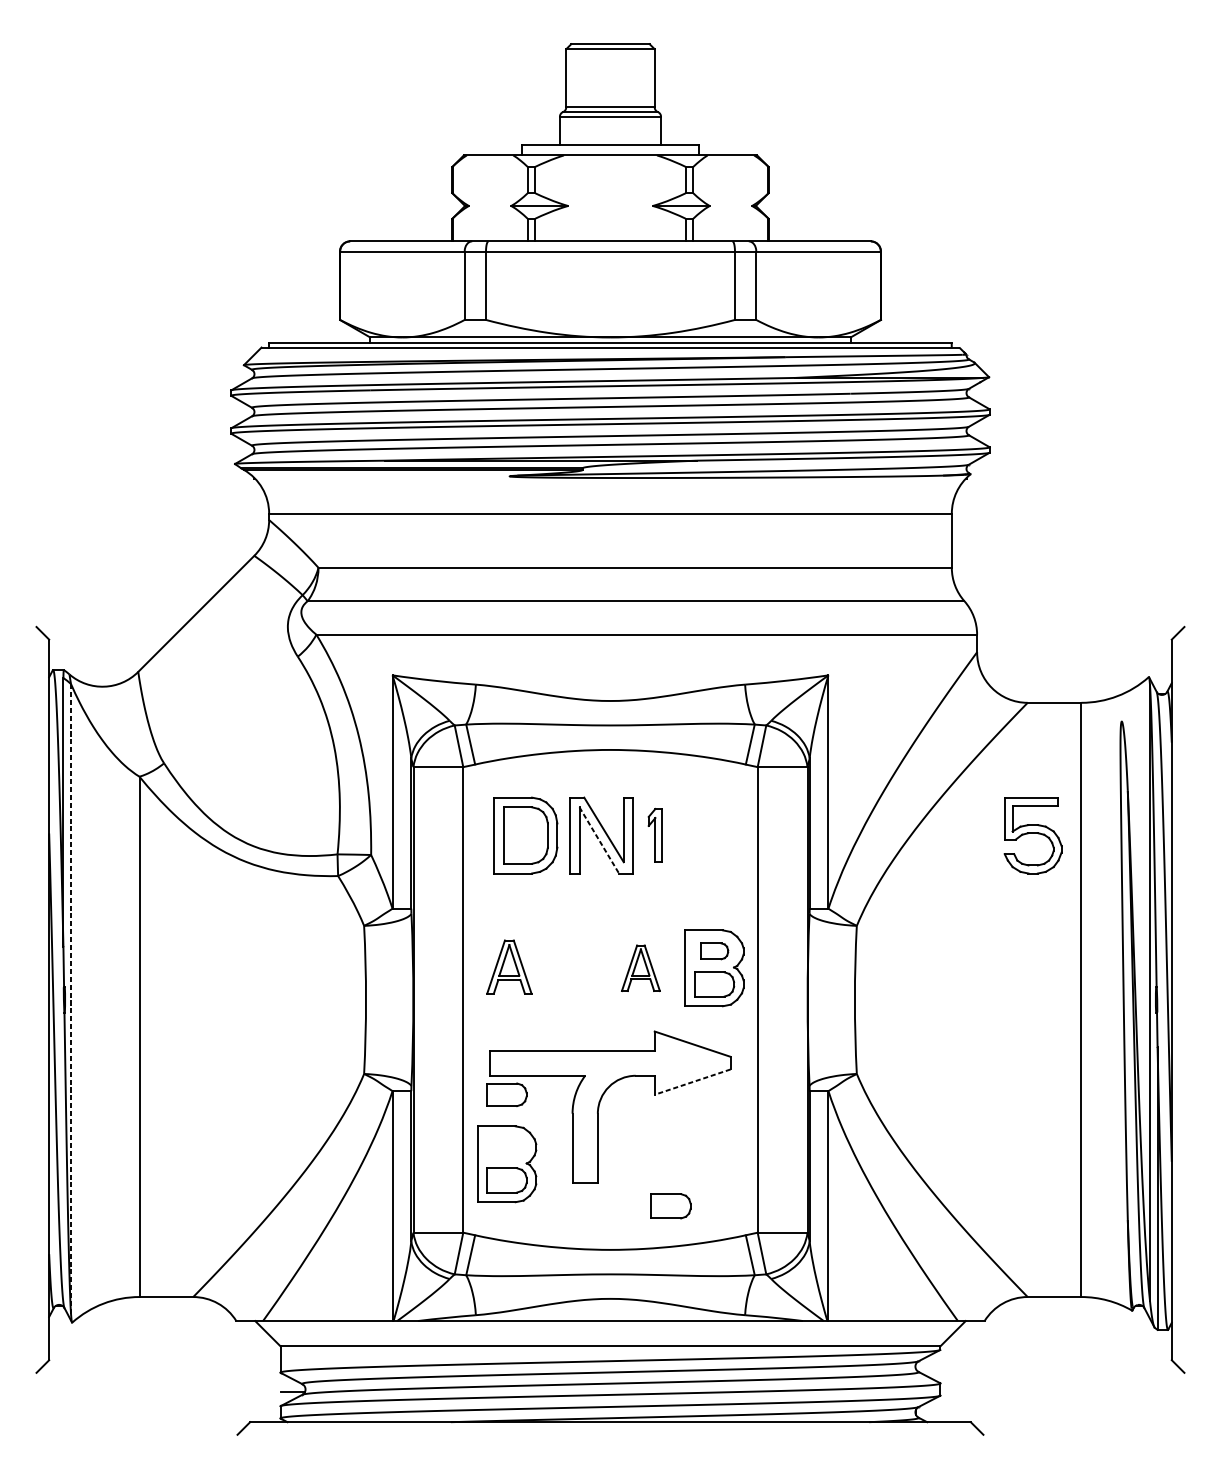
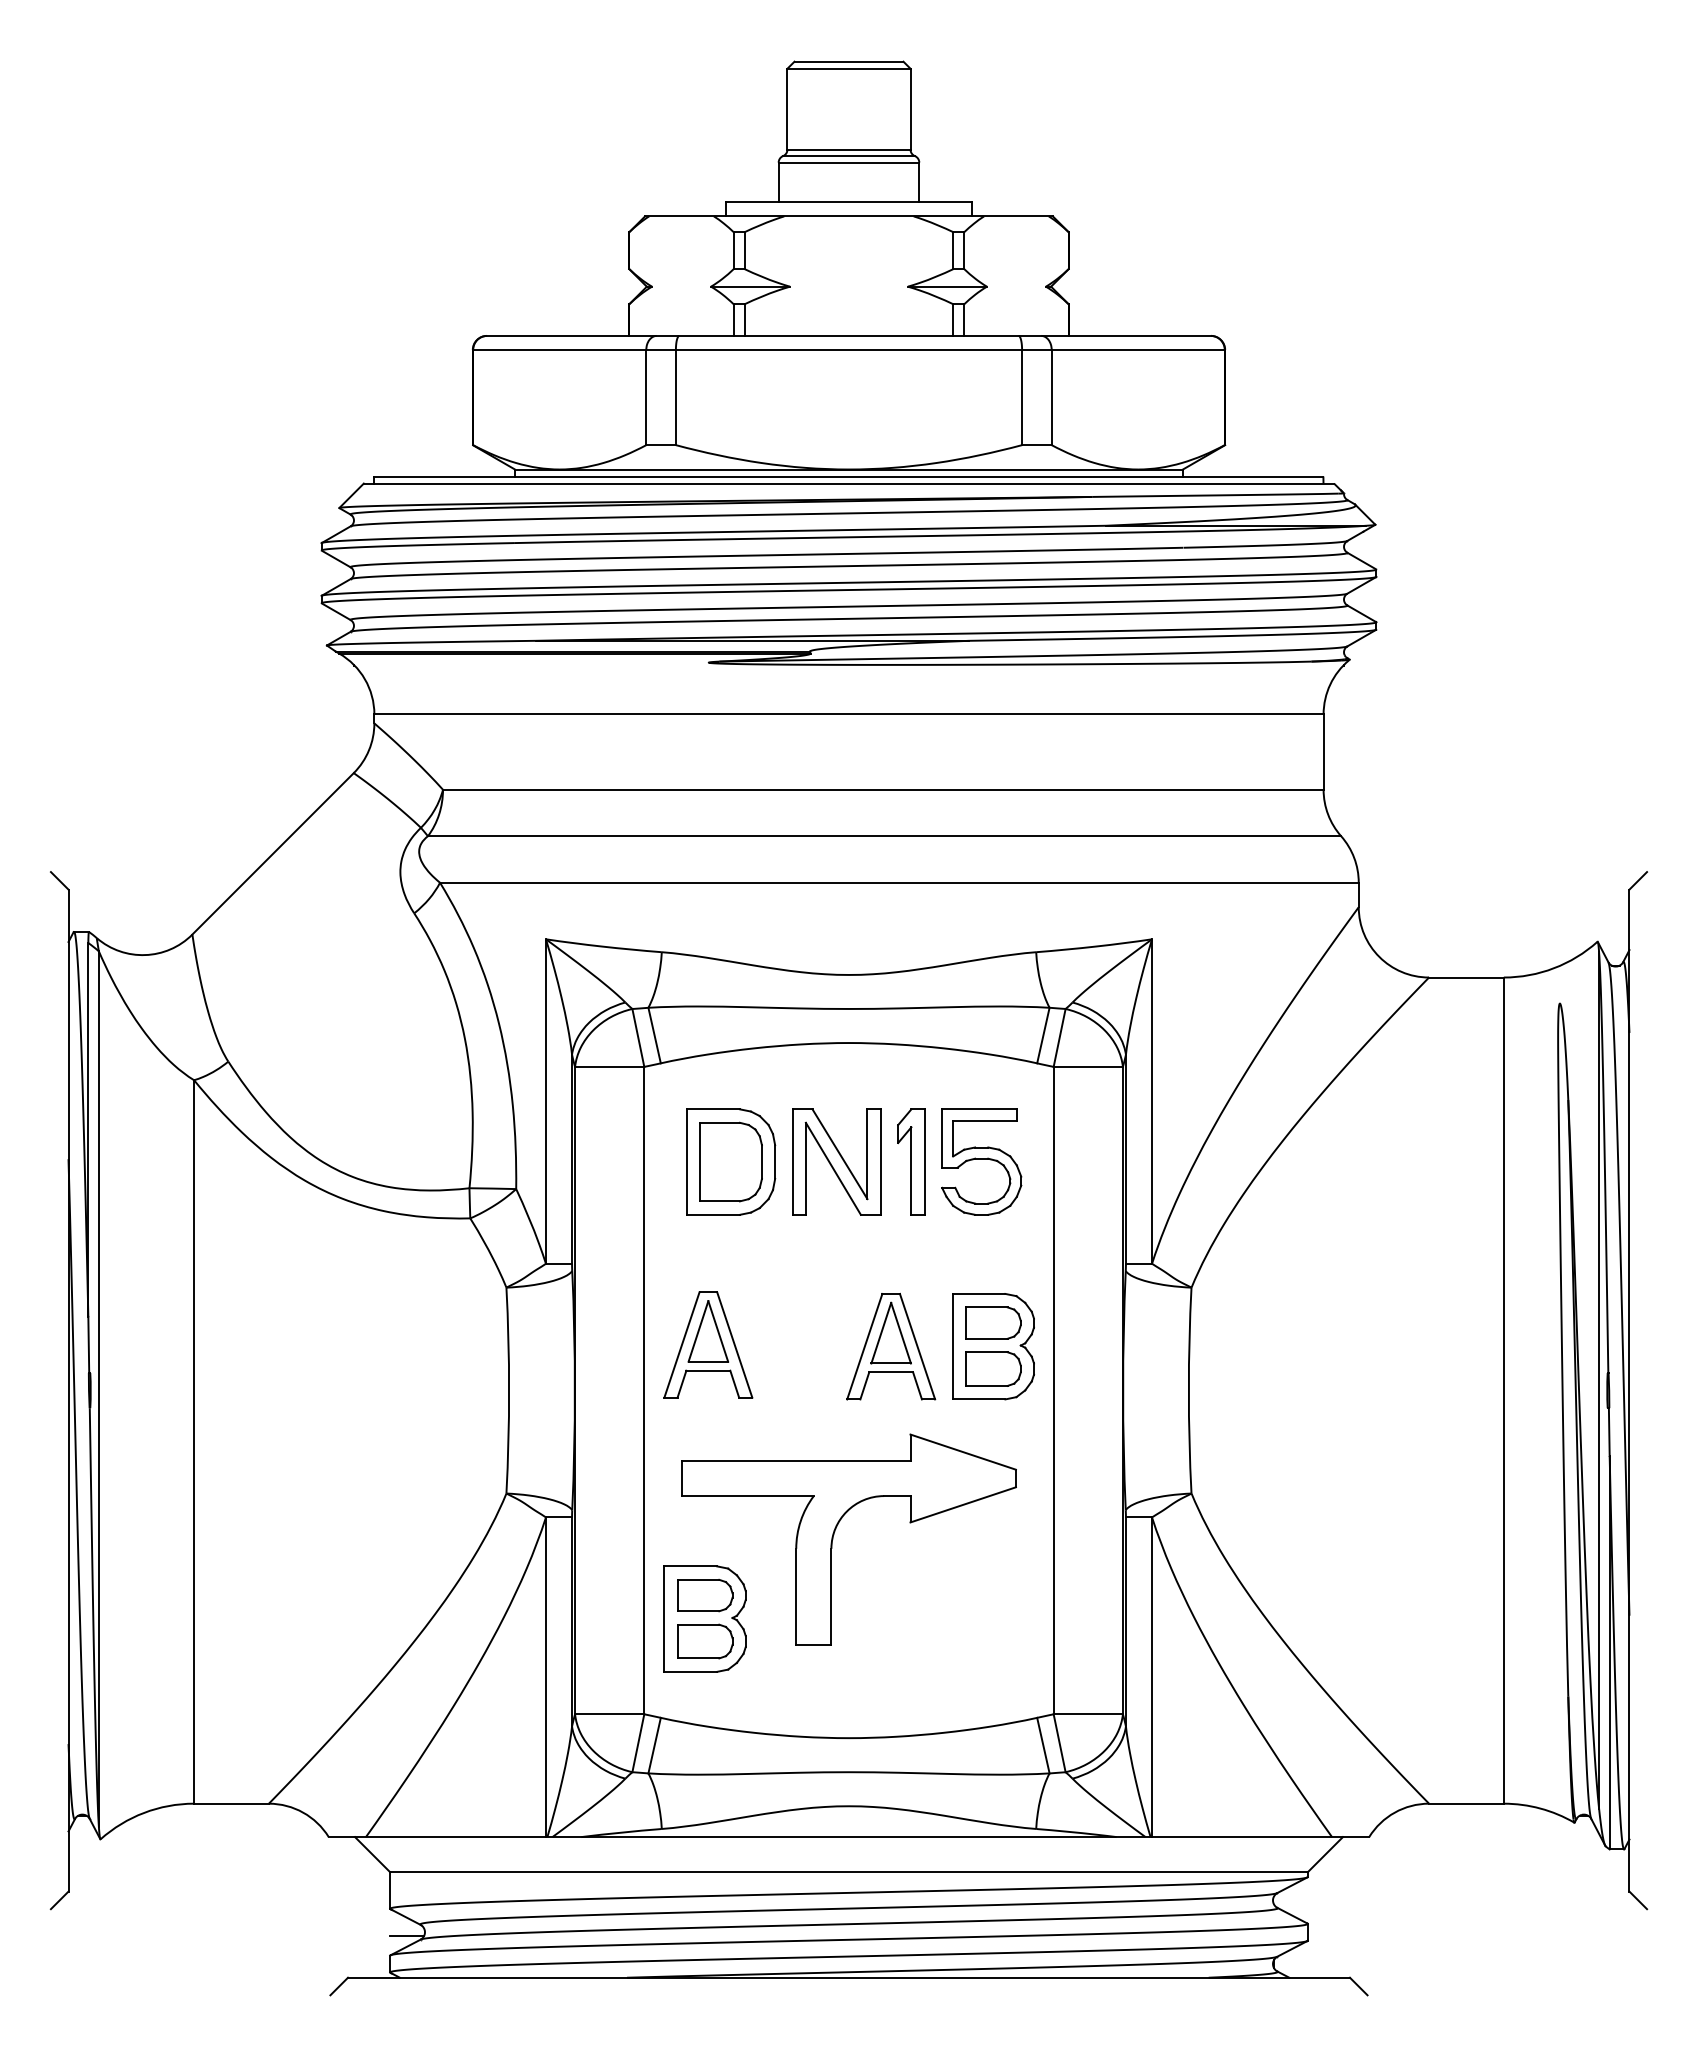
part: (655, 835) -> (911, 1161), size x1.43
part: (1033, 835) -> (981, 1161), moved
line: (599, 840) -> (833, 1168), dashed -> solid
part: (714, 950) -> (993, 1322), size x1.43
part: (509, 966) -> (708, 1344), size x1.43
part: (641, 968) -> (891, 1346), size x1.67
line: (70, 999) -> (98, 1389), dashed -> solid
line: (692, 1081) -> (963, 1504), dashed -> solid
part: (507, 1094) -> (705, 1595), moved
part: (671, 1206) -> (933, 1677), removed

